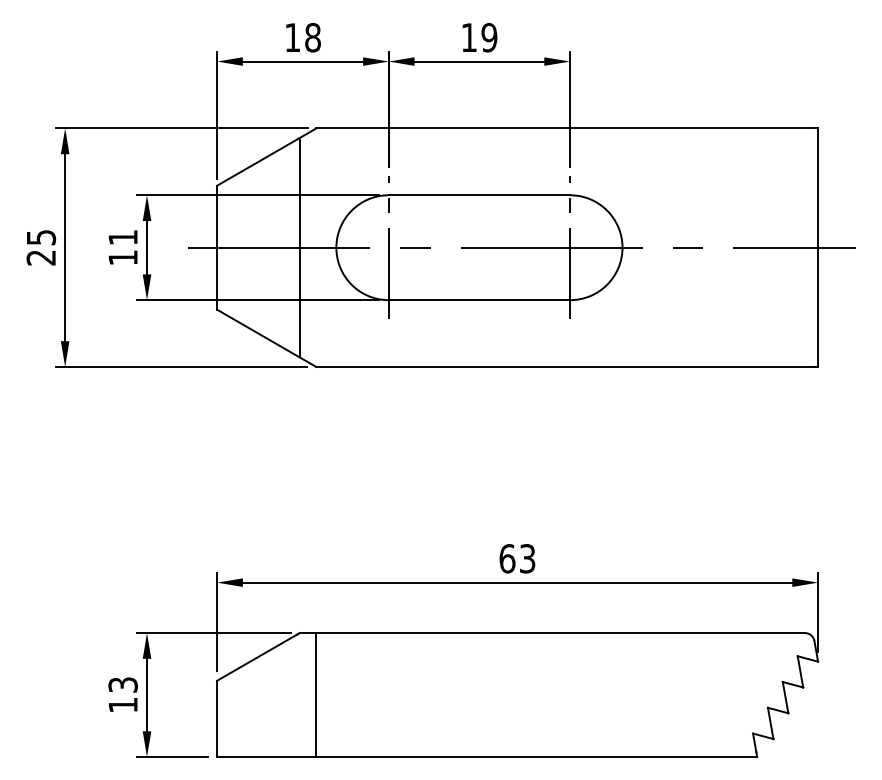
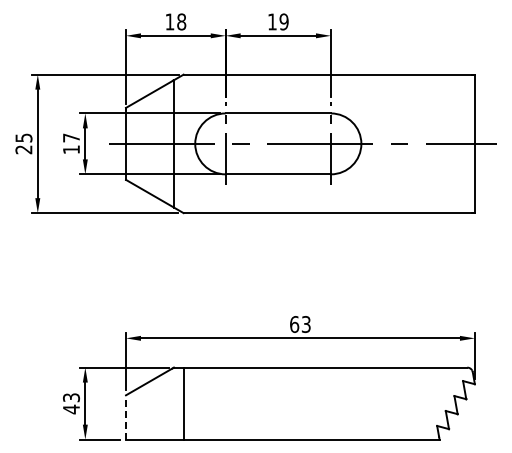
text: (123, 236) -> (71, 137), 11 -> 17
text: (123, 705) -> (71, 409), 13 -> 43
line: (217, 717) -> (126, 416), solid -> dashed

